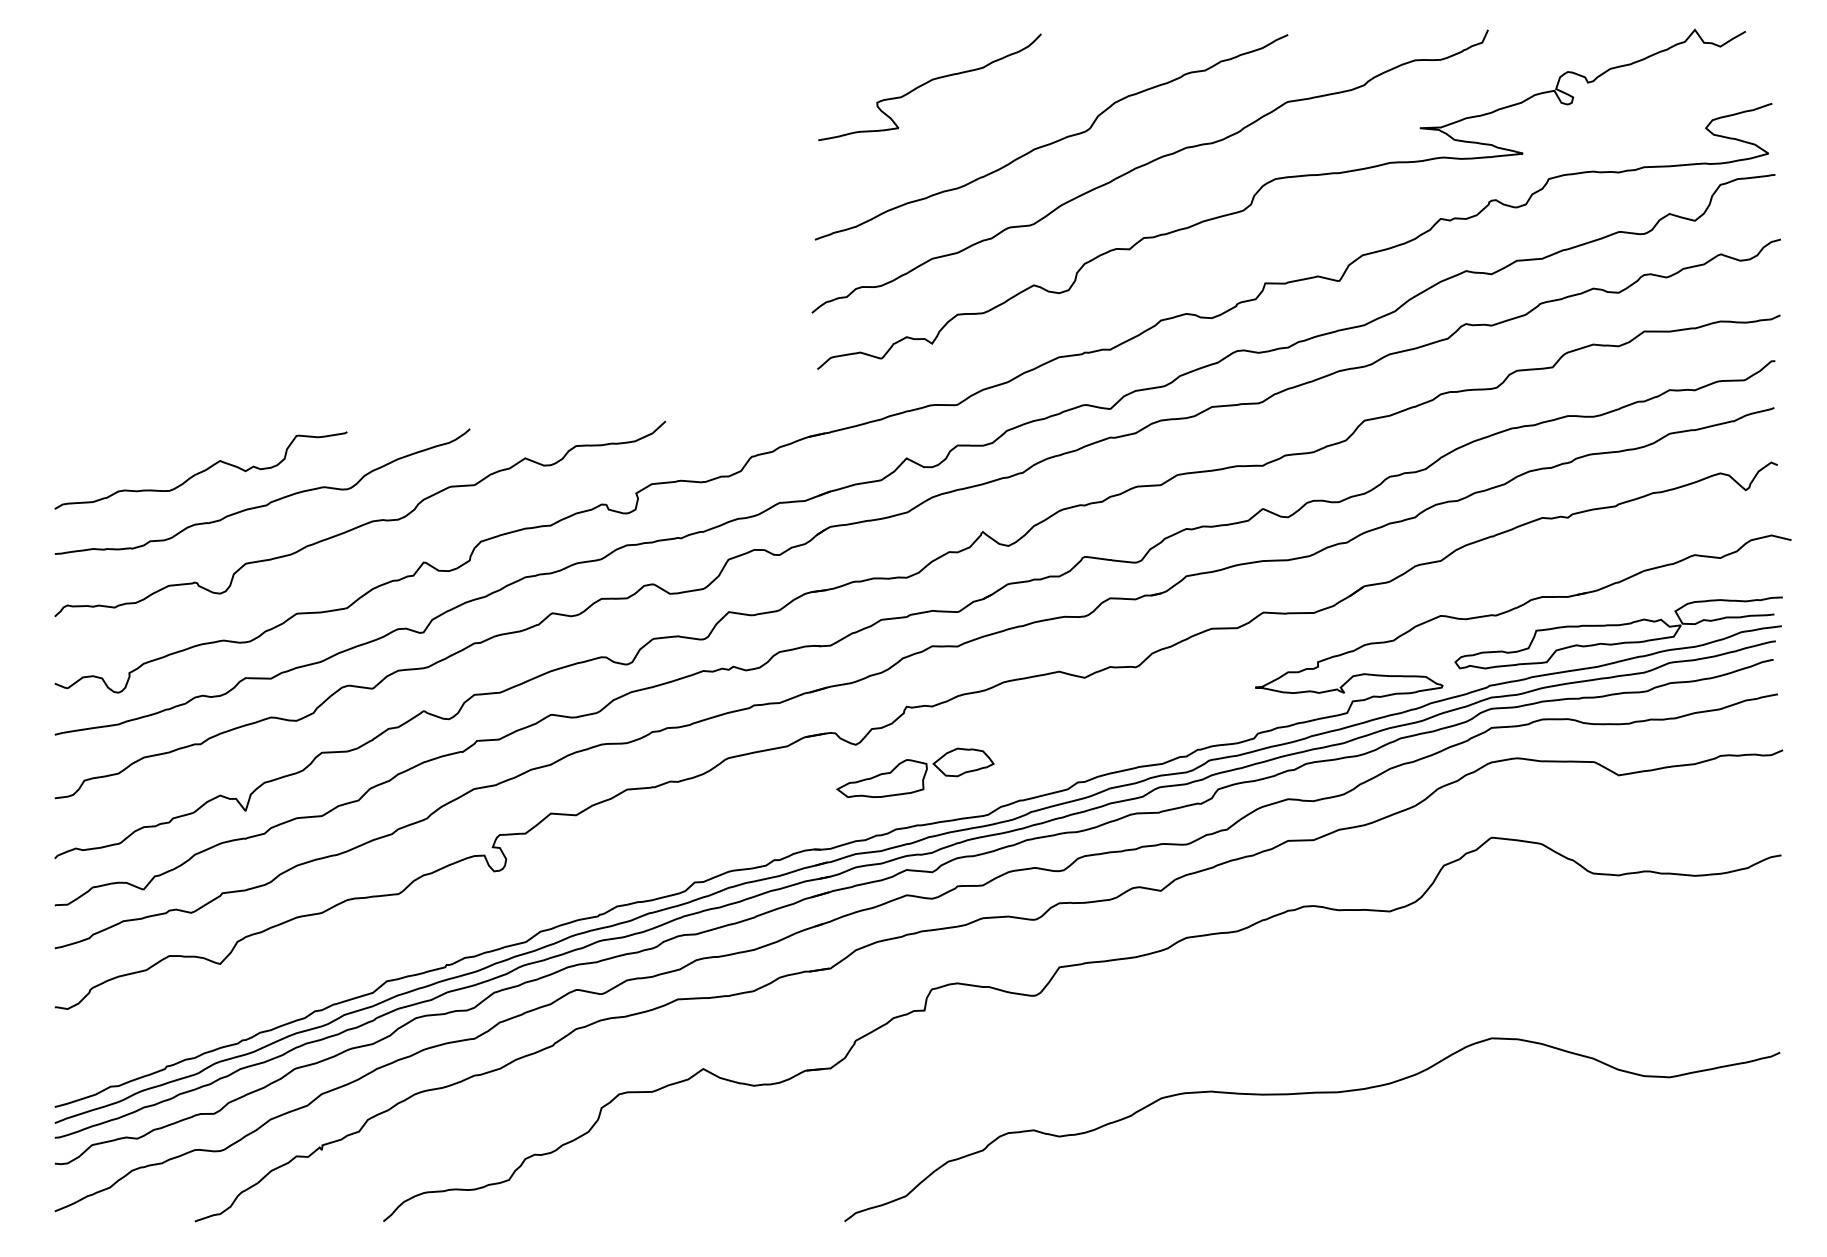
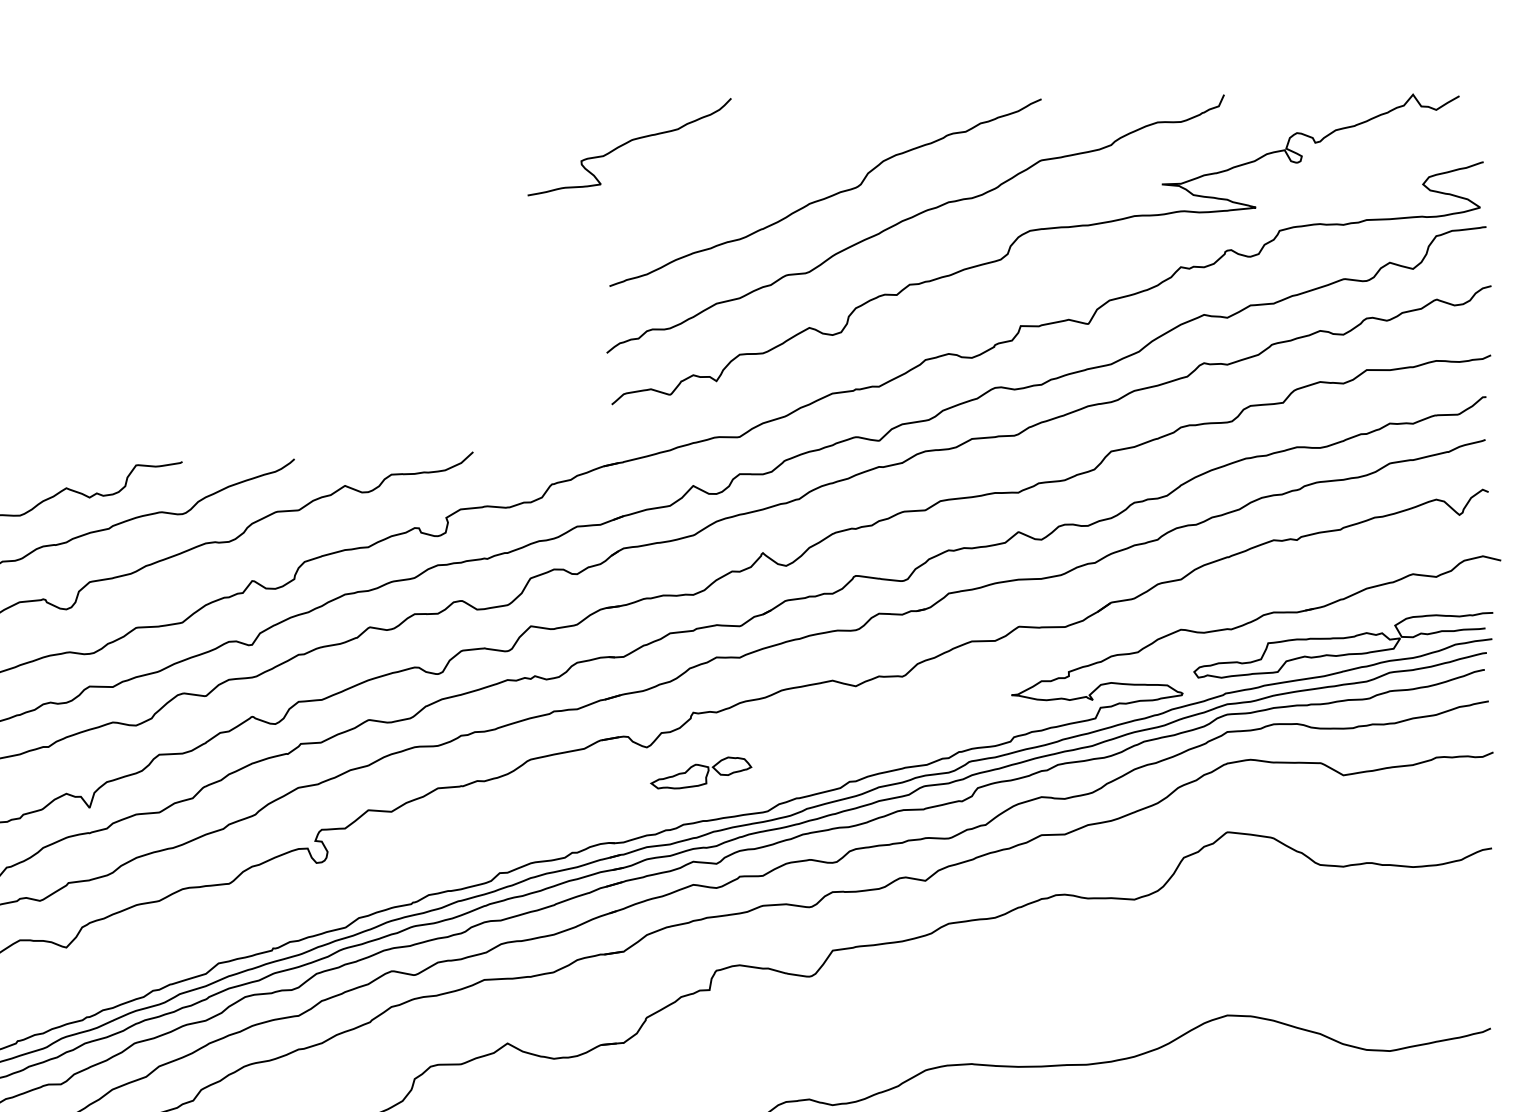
curve: (927, 83) -> (627, 143), moved
part: (915, 772) -> (701, 772), size x0.7

